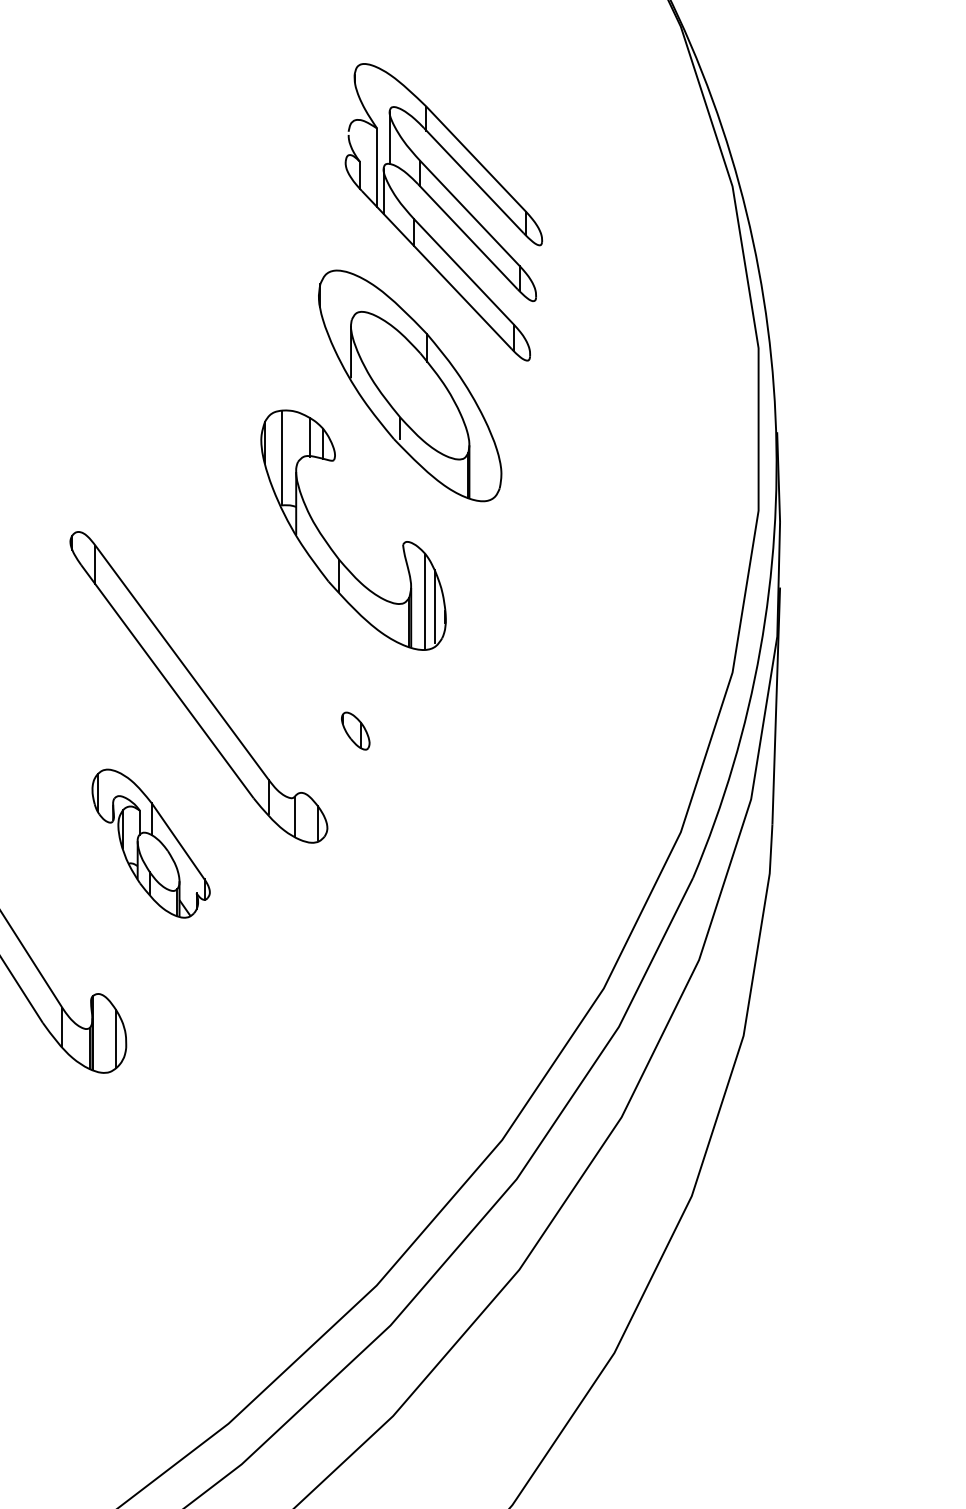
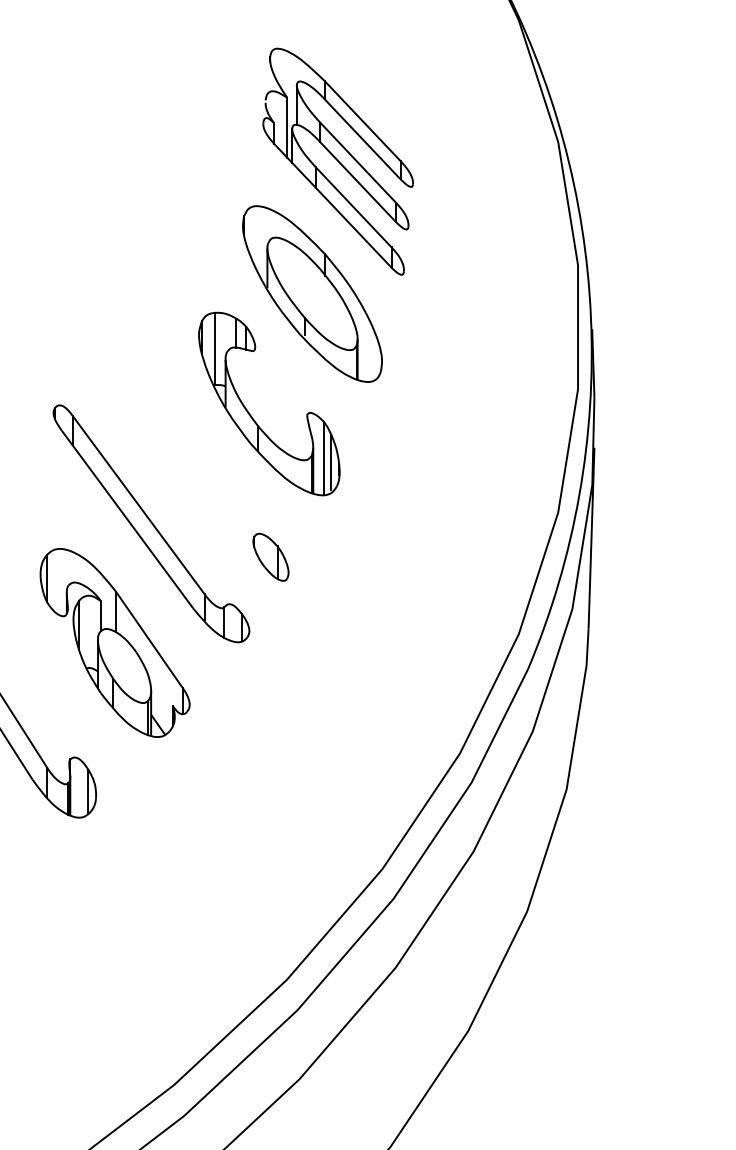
part: (355, 730) -> (270, 556), size x1.67
part: (150, 843) -> (114, 642), size x1.67

